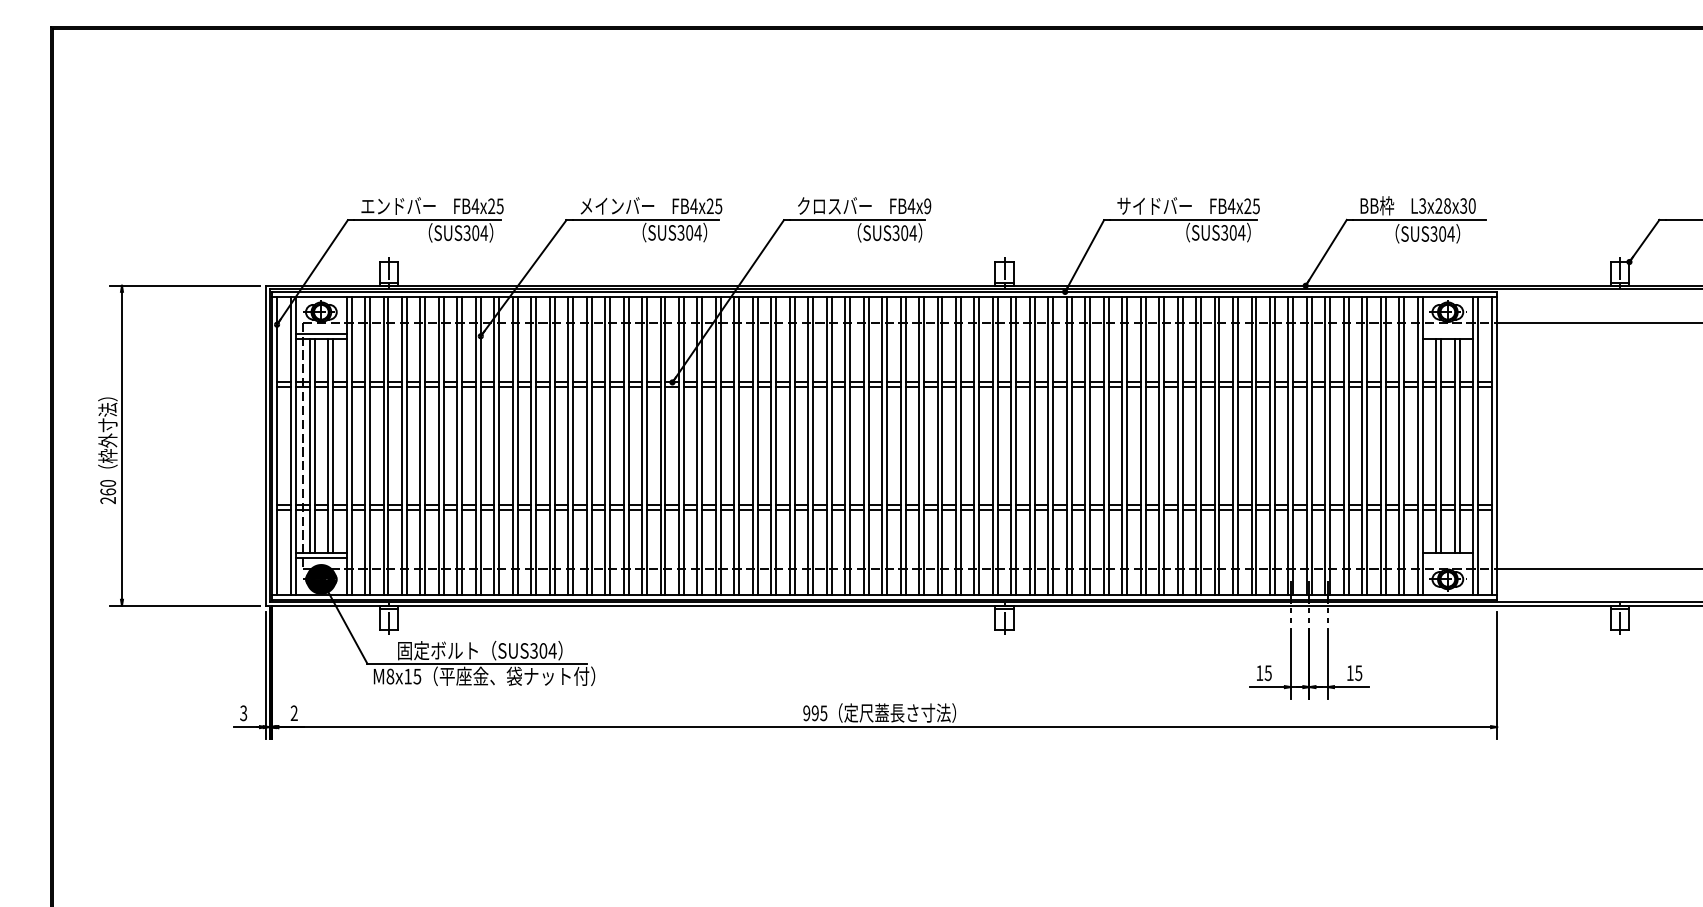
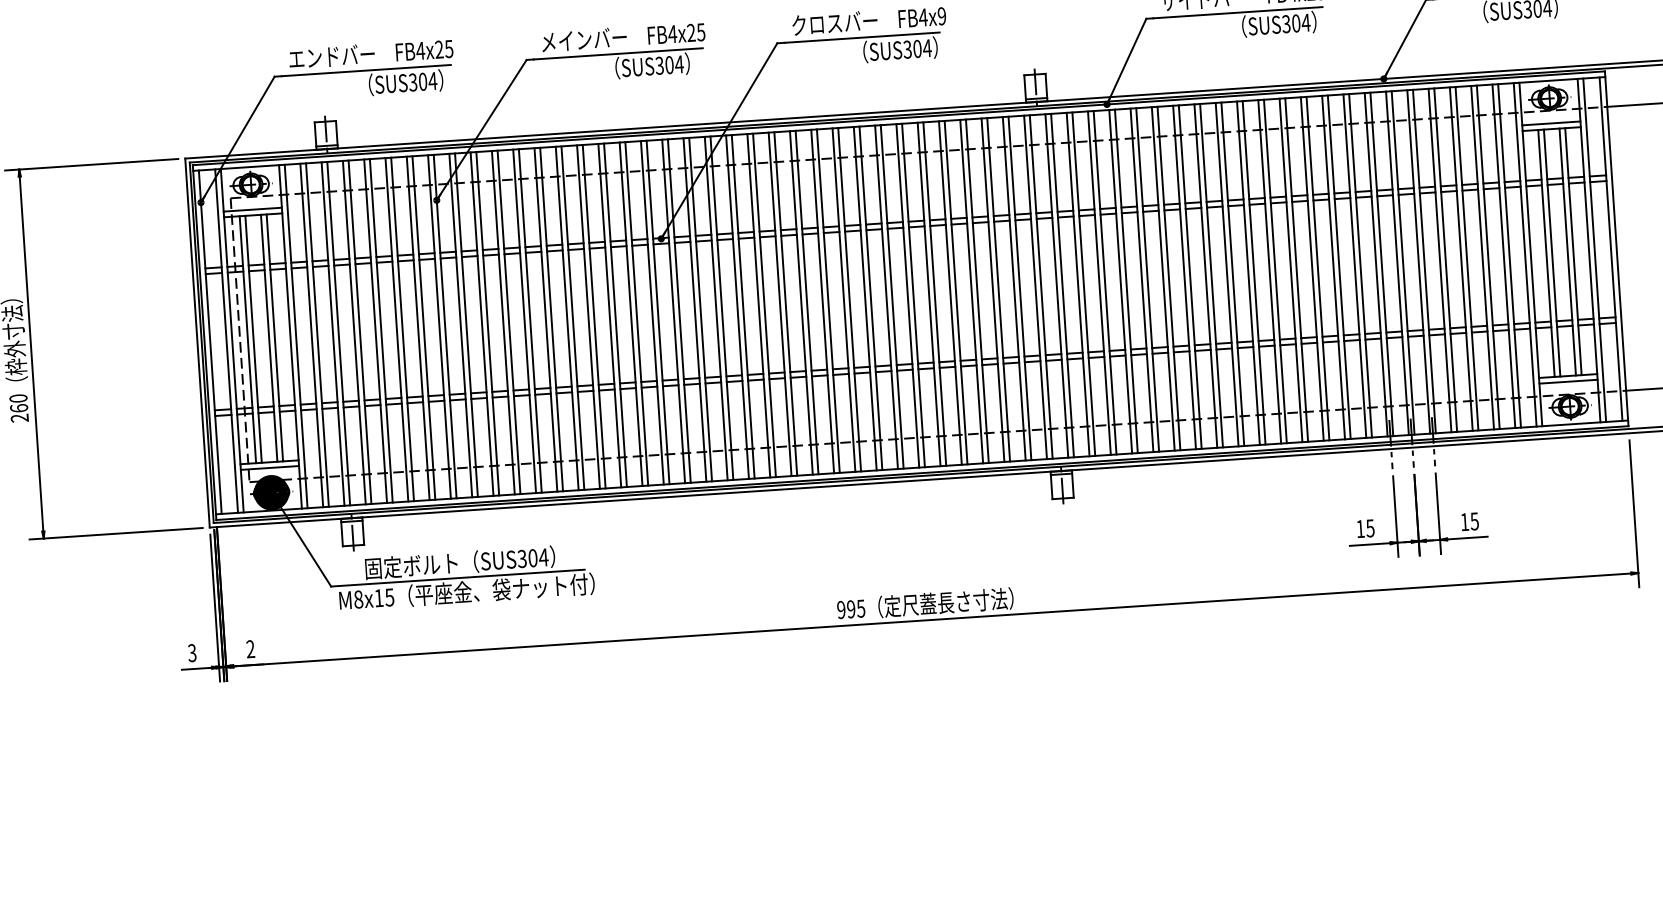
line: (1447, 333) -> (1550, 123), added
line: (1447, 557) -> (1568, 381), added

